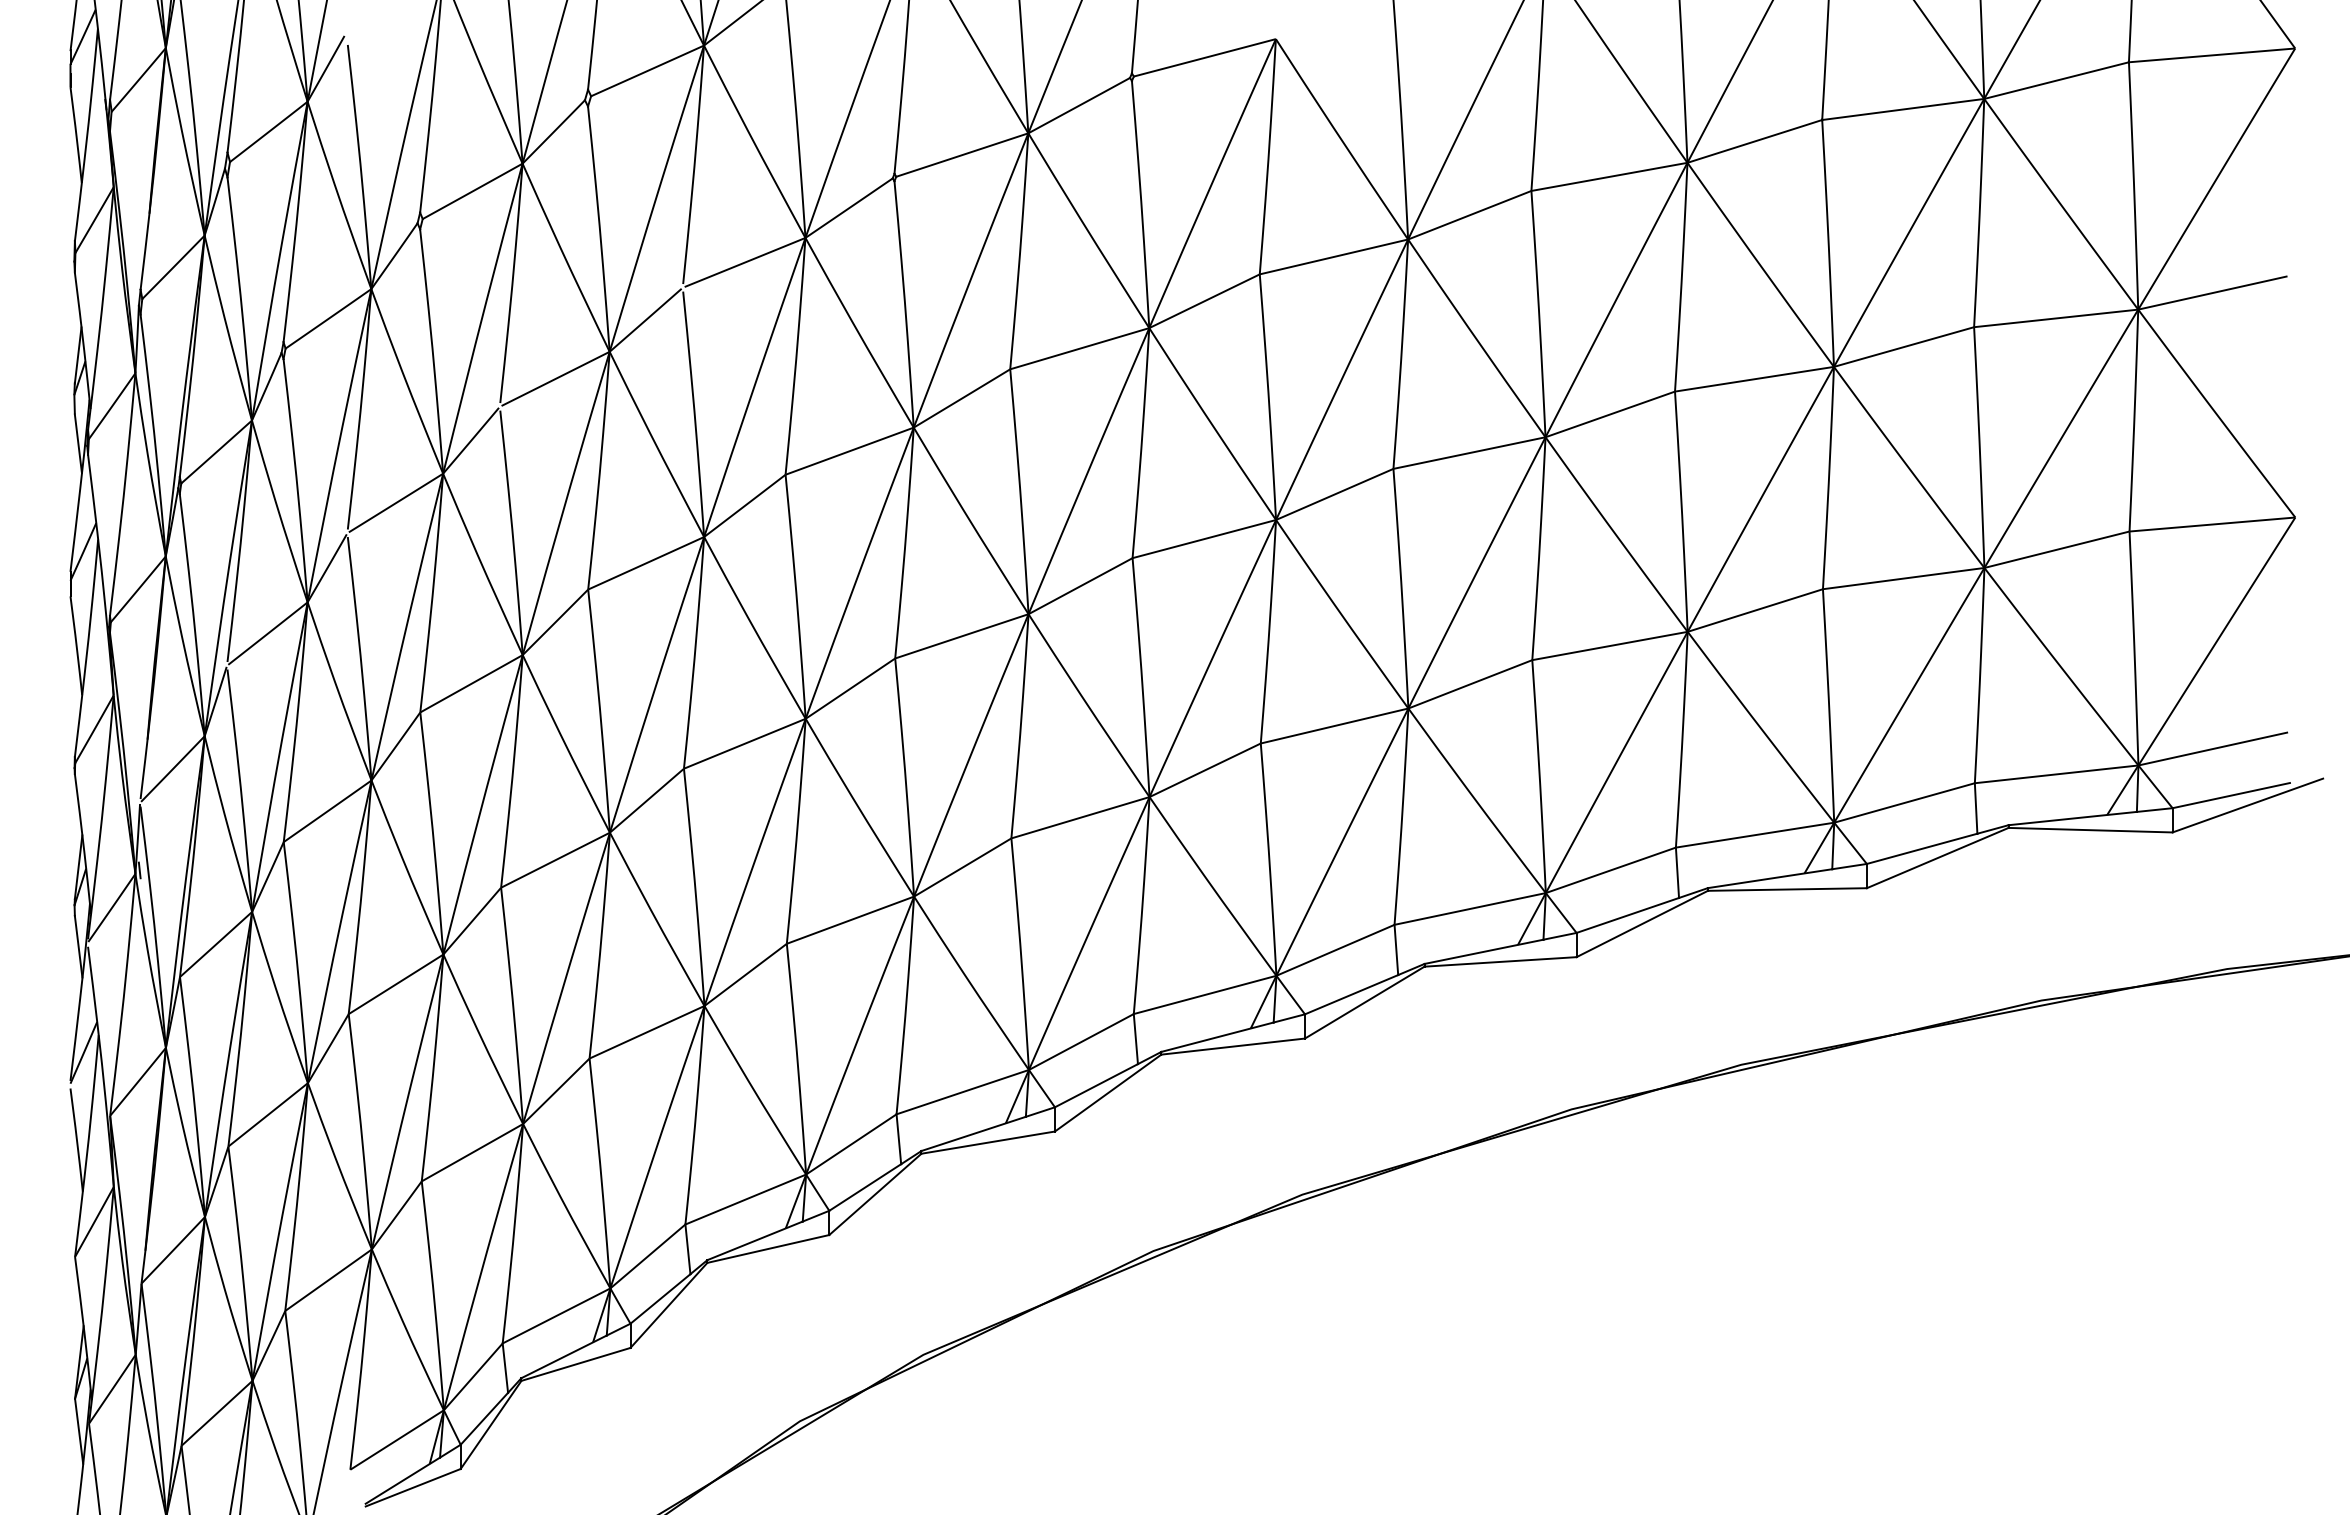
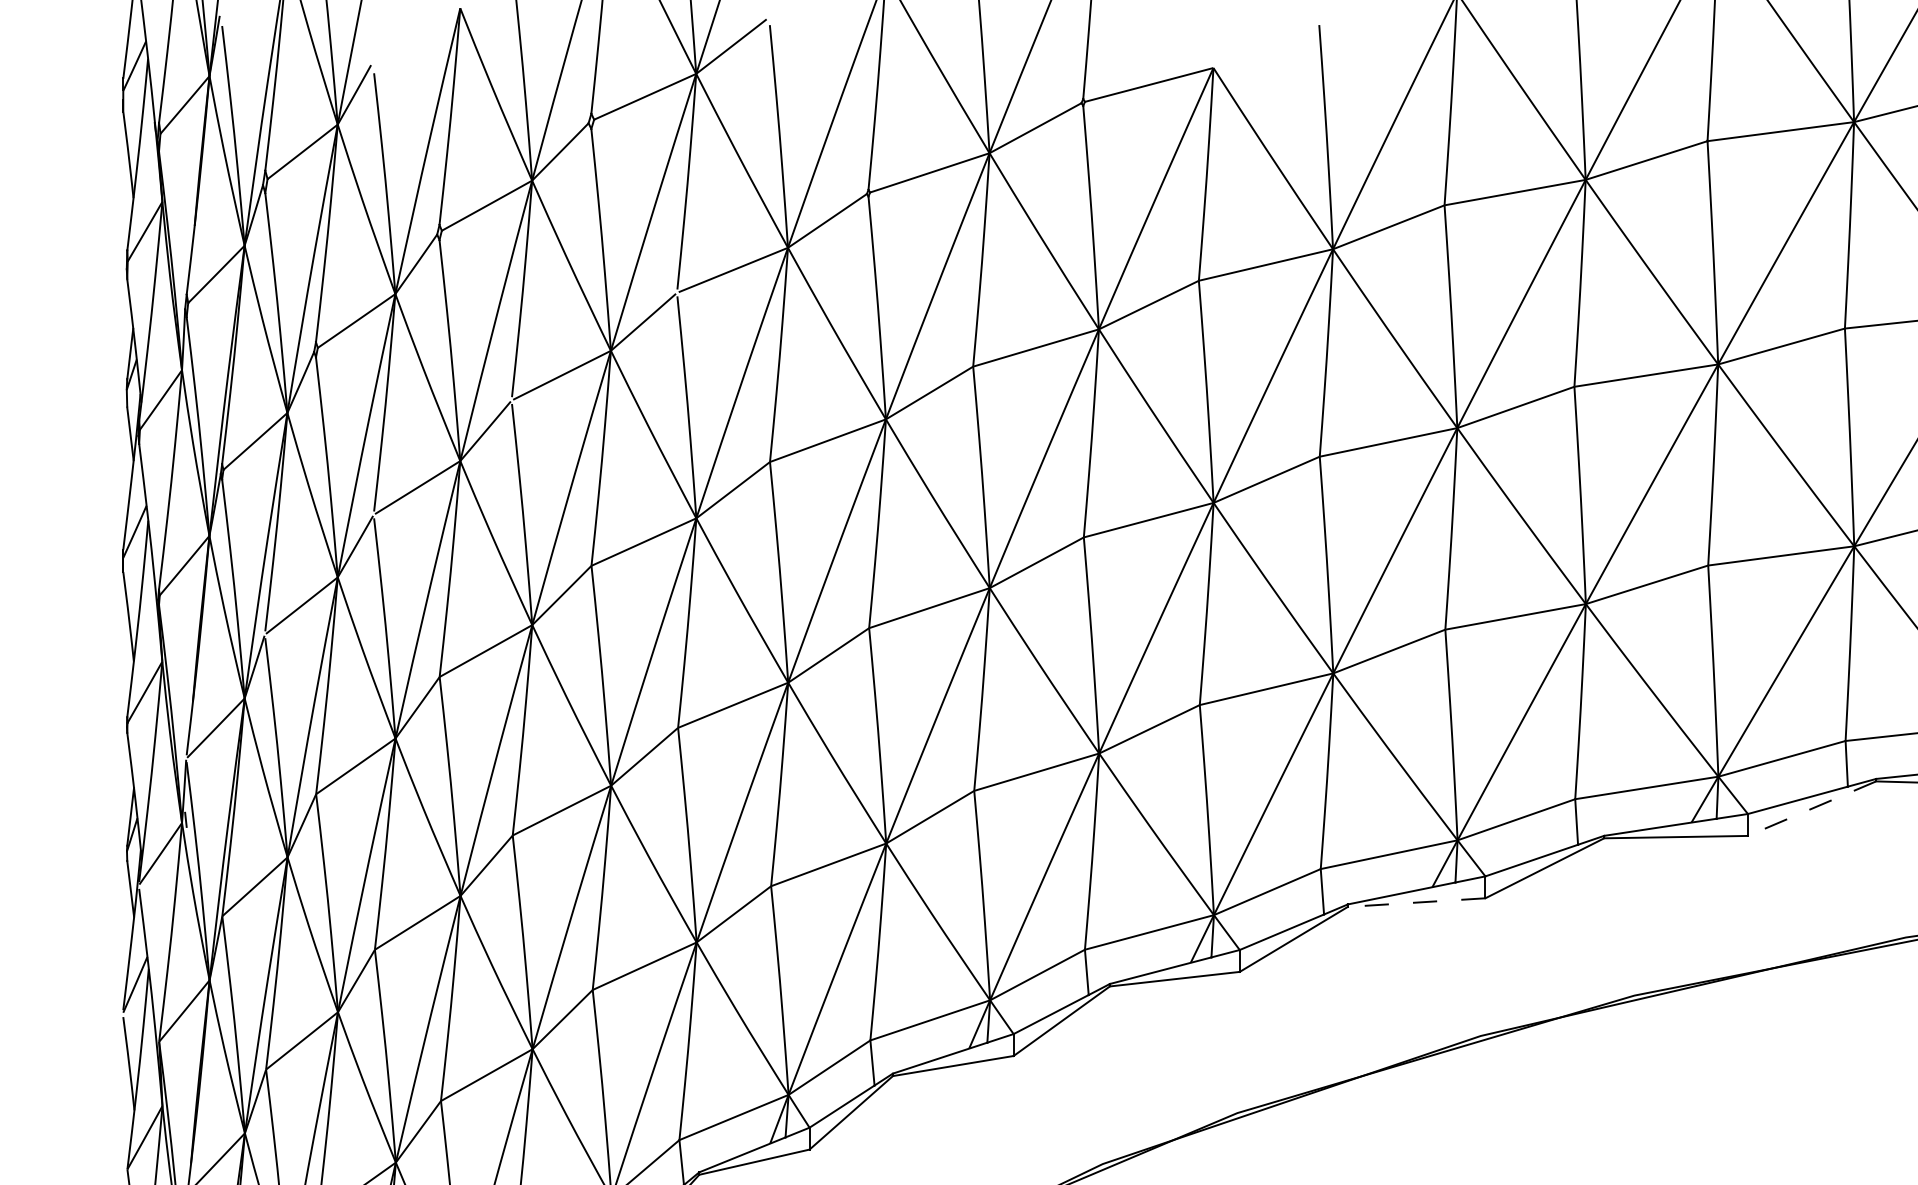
line: (1937, 858) -> (1811, 809), solid -> dashed
line: (1500, 961) -> (1416, 902), solid -> dashed

